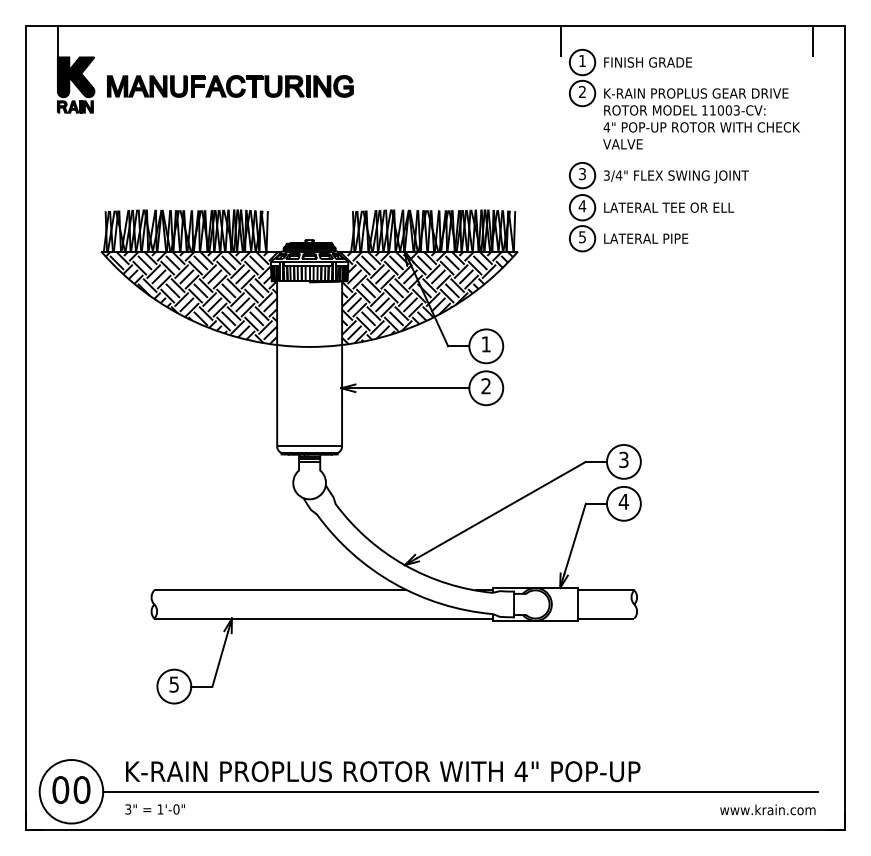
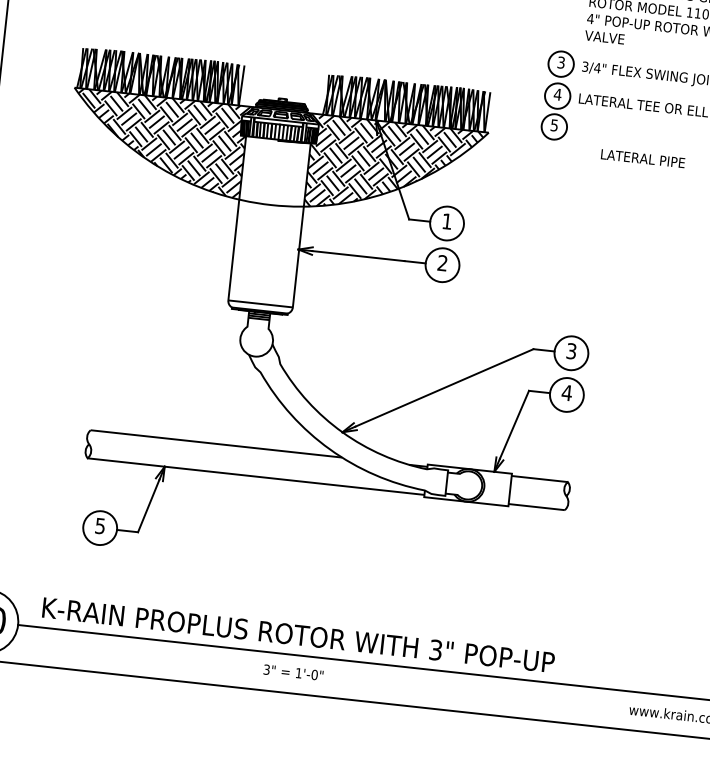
text: (646, 238) -> (643, 158), moved
text: (520, 771) -> (435, 649), 4" -> 3"
text: (154, 809) -> (292, 672), moved

